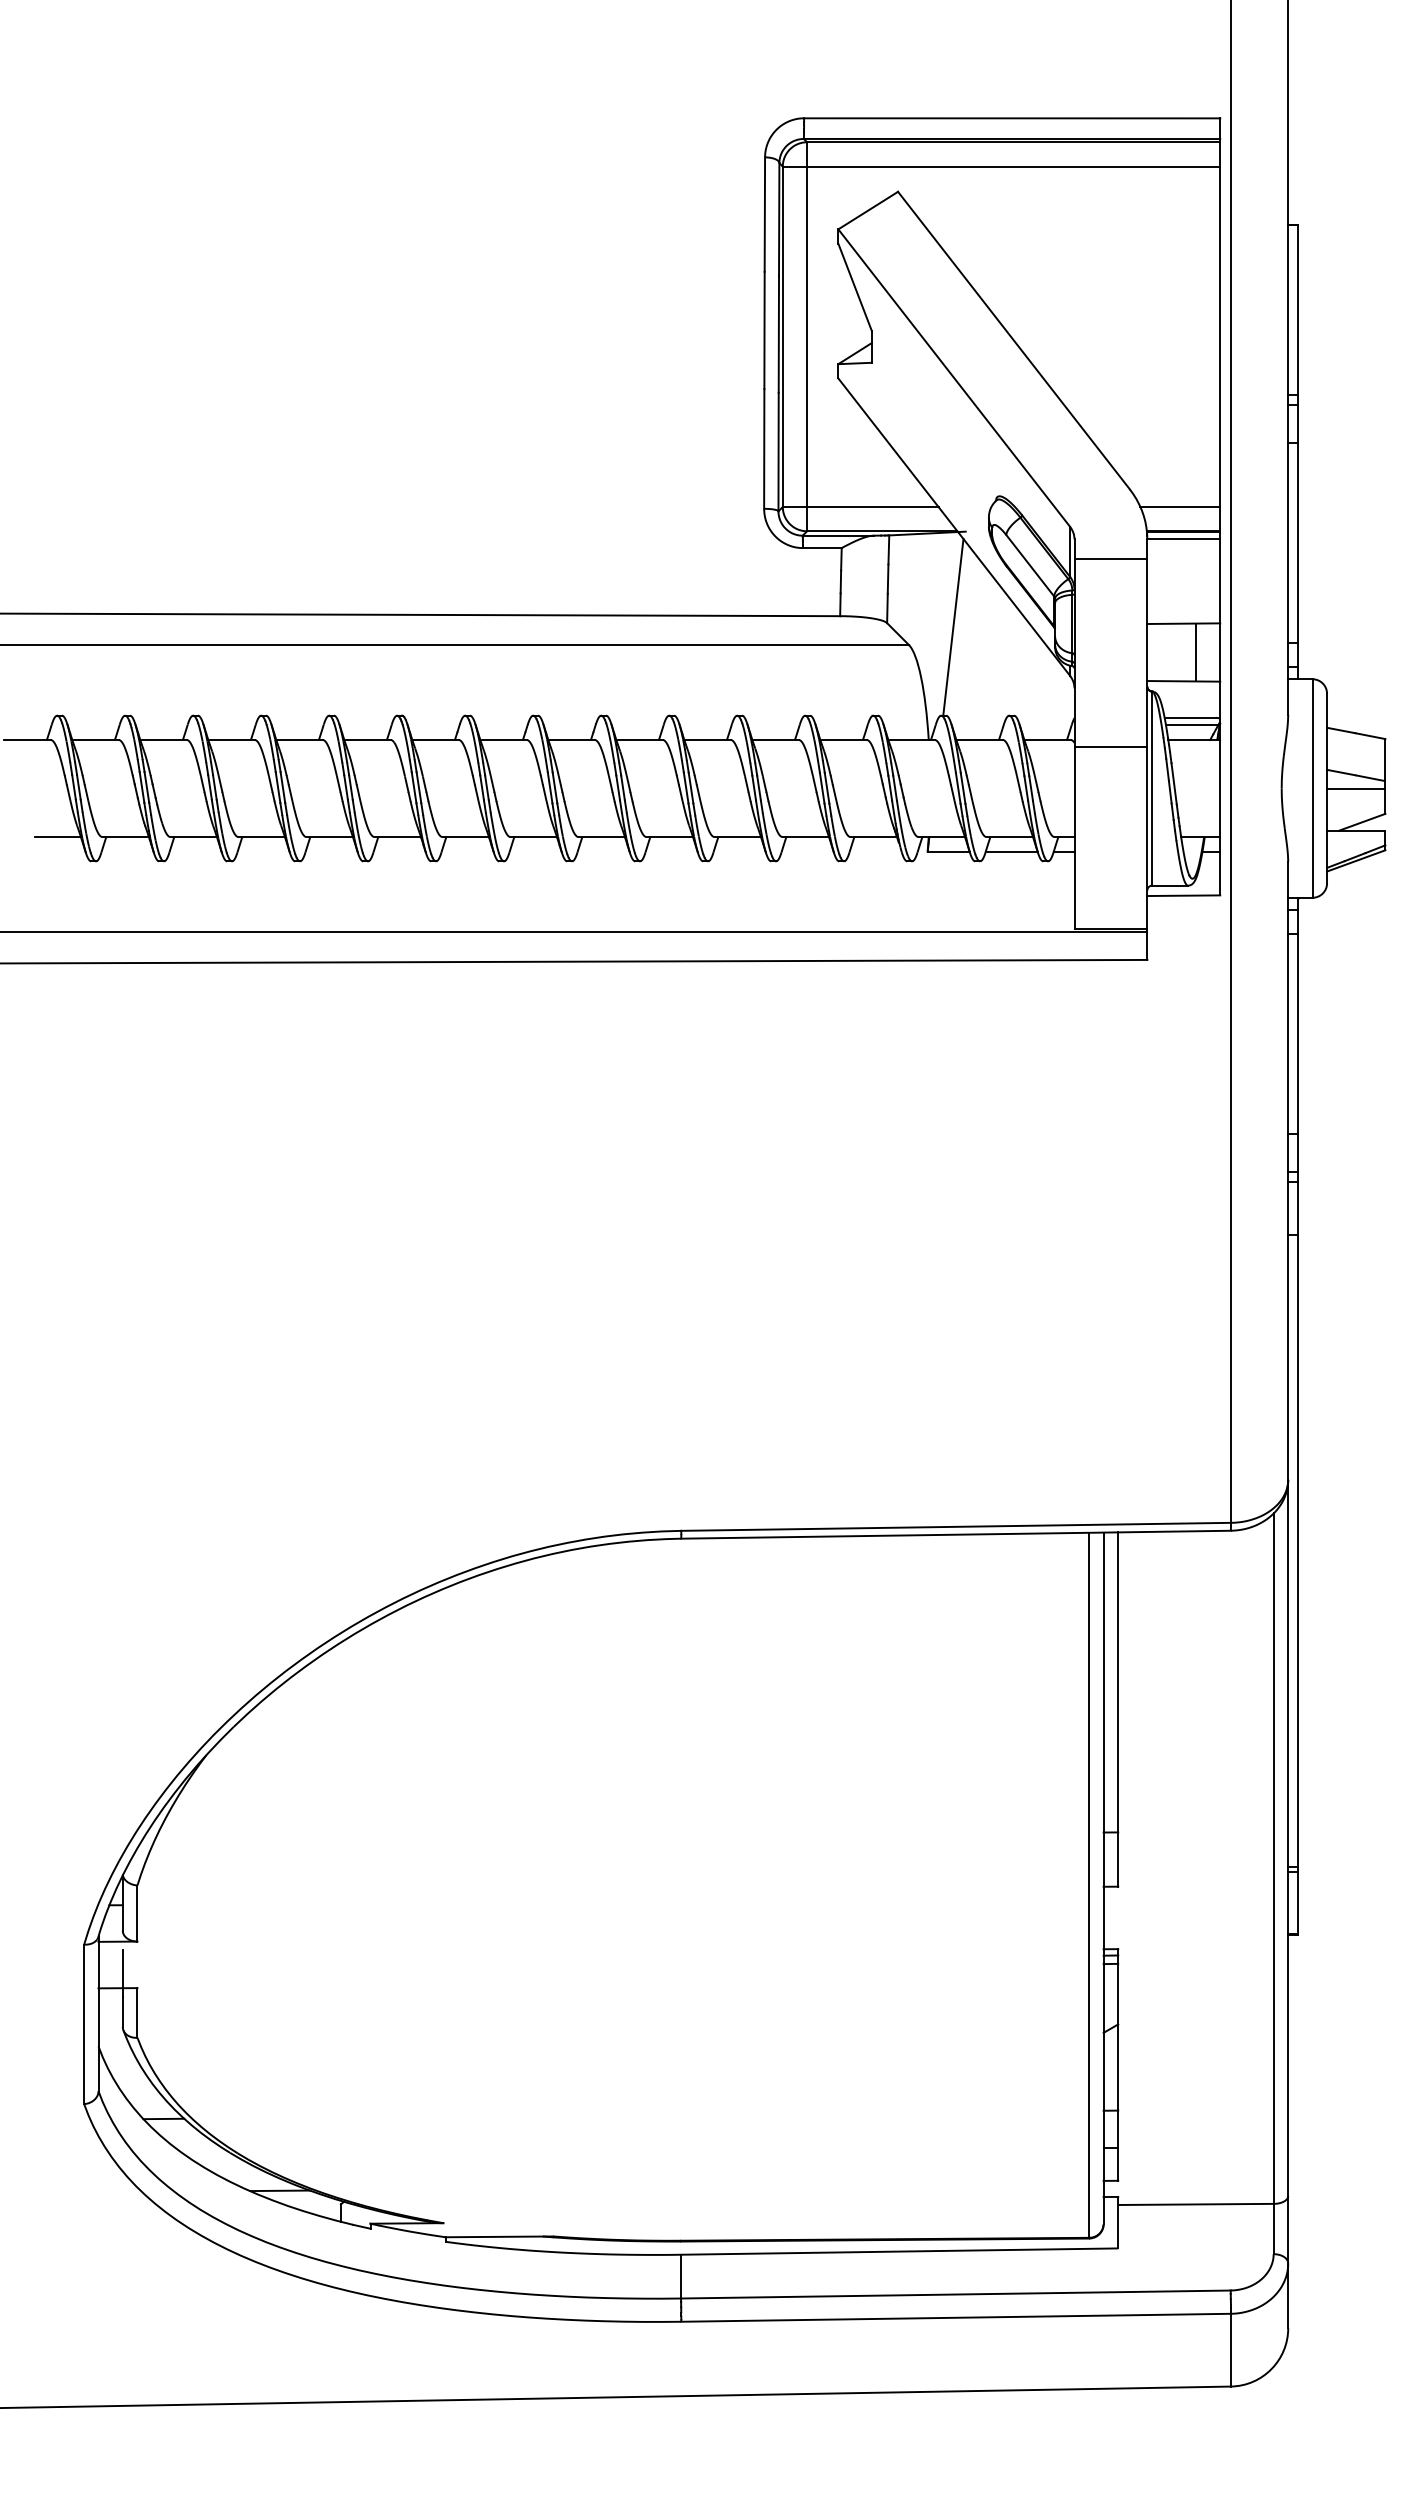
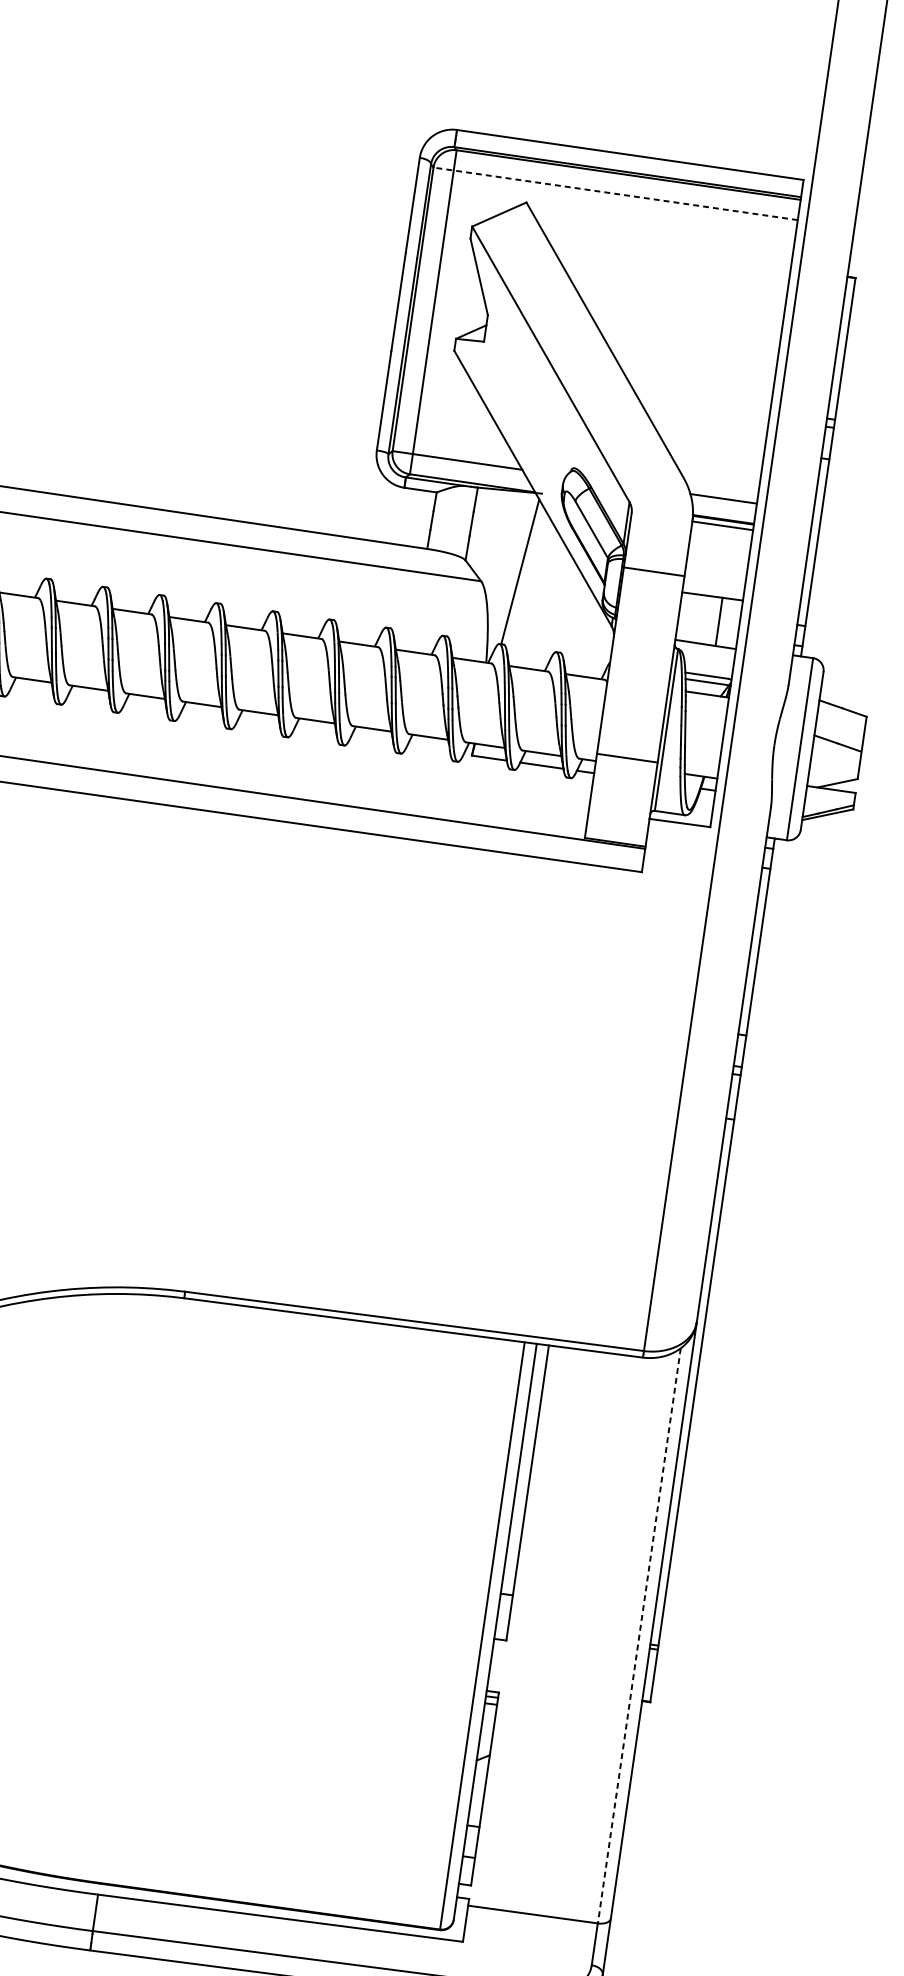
line: (1001, 166) -> (615, 193), solid -> dashed
line: (1110, 558) -> (653, 571), moved
line: (1110, 747) -> (626, 758), moved
line: (1356, 788) -> (836, 754), removed
line: (1273, 1859) -> (639, 1636), solid -> dashed

